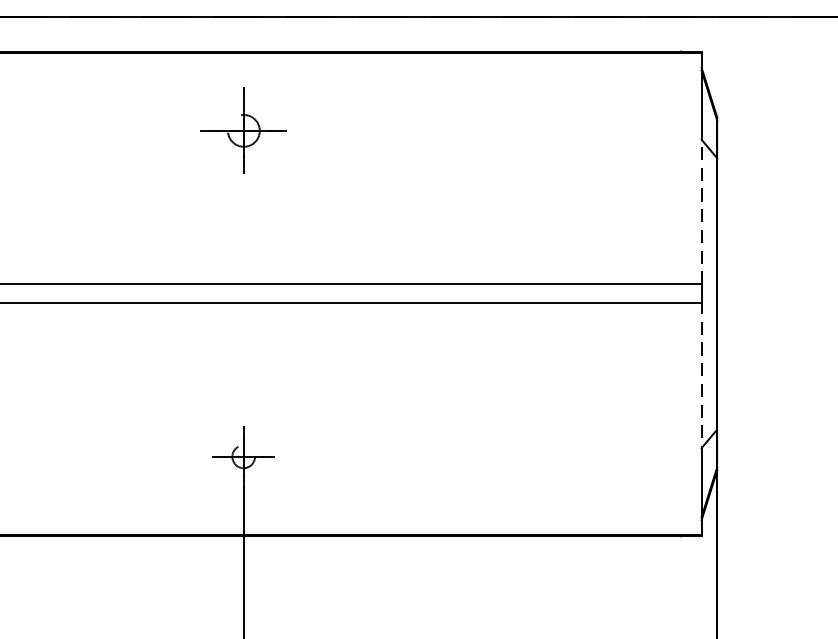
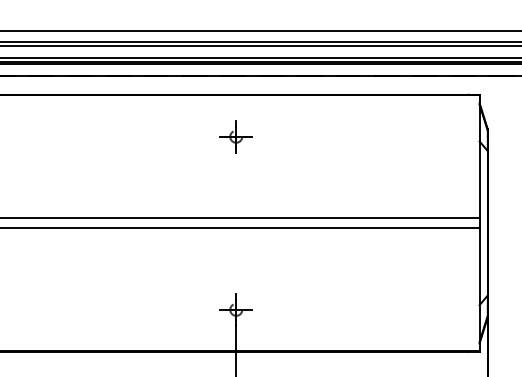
part: (242, 130) -> (235, 136), size x0.71
line: (701, 205) -> (479, 176), dashed -> solid
line: (701, 380) -> (479, 269), dashed -> solid

